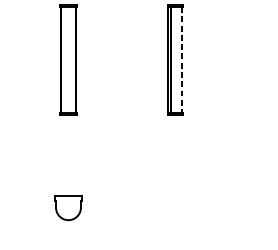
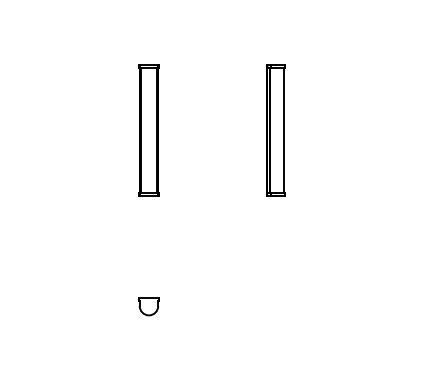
line: (182, 60) -> (284, 130), dashed -> solid
part: (68, 208) -> (148, 306), size x0.62

